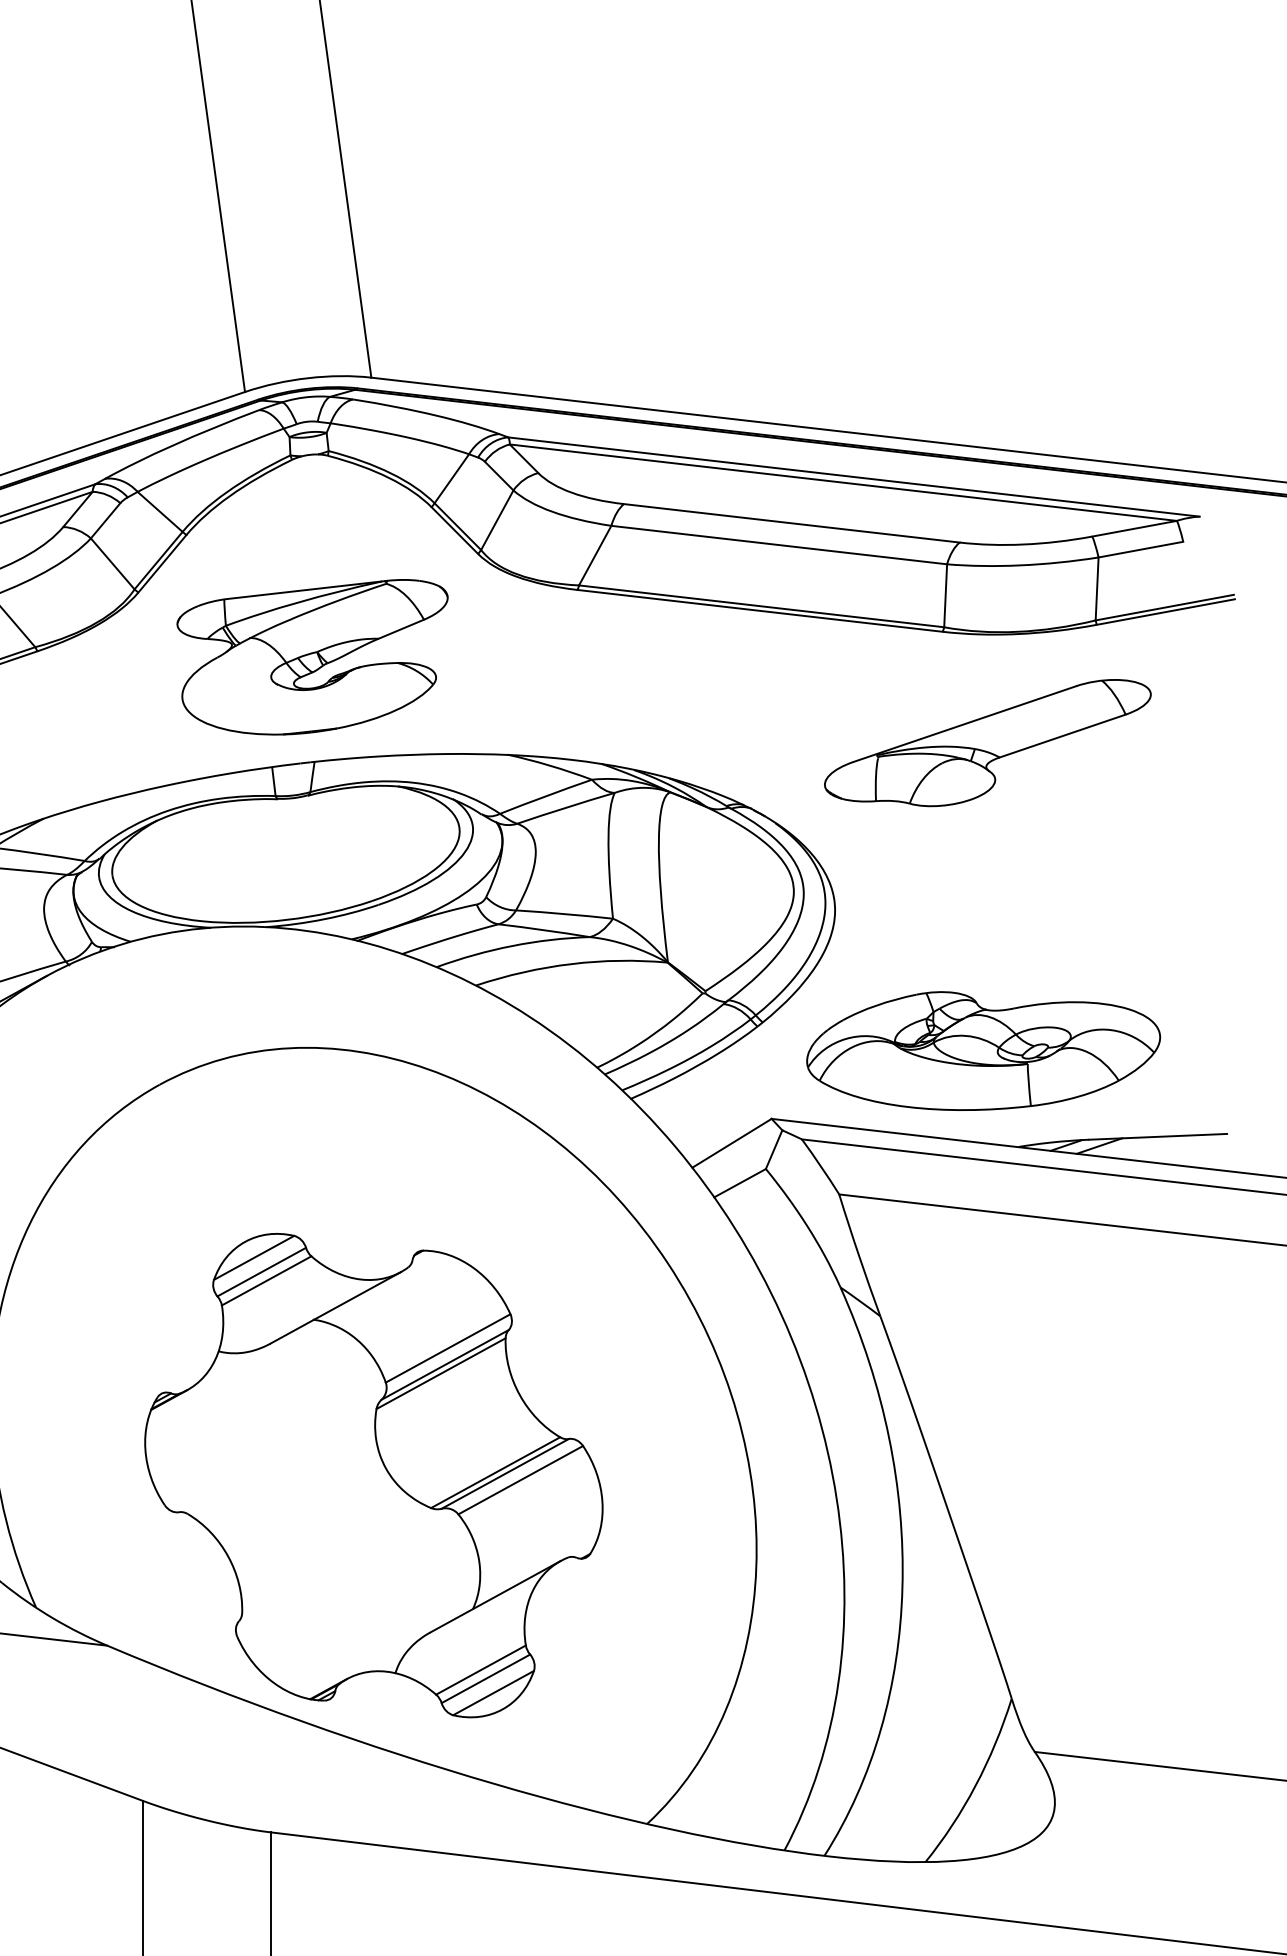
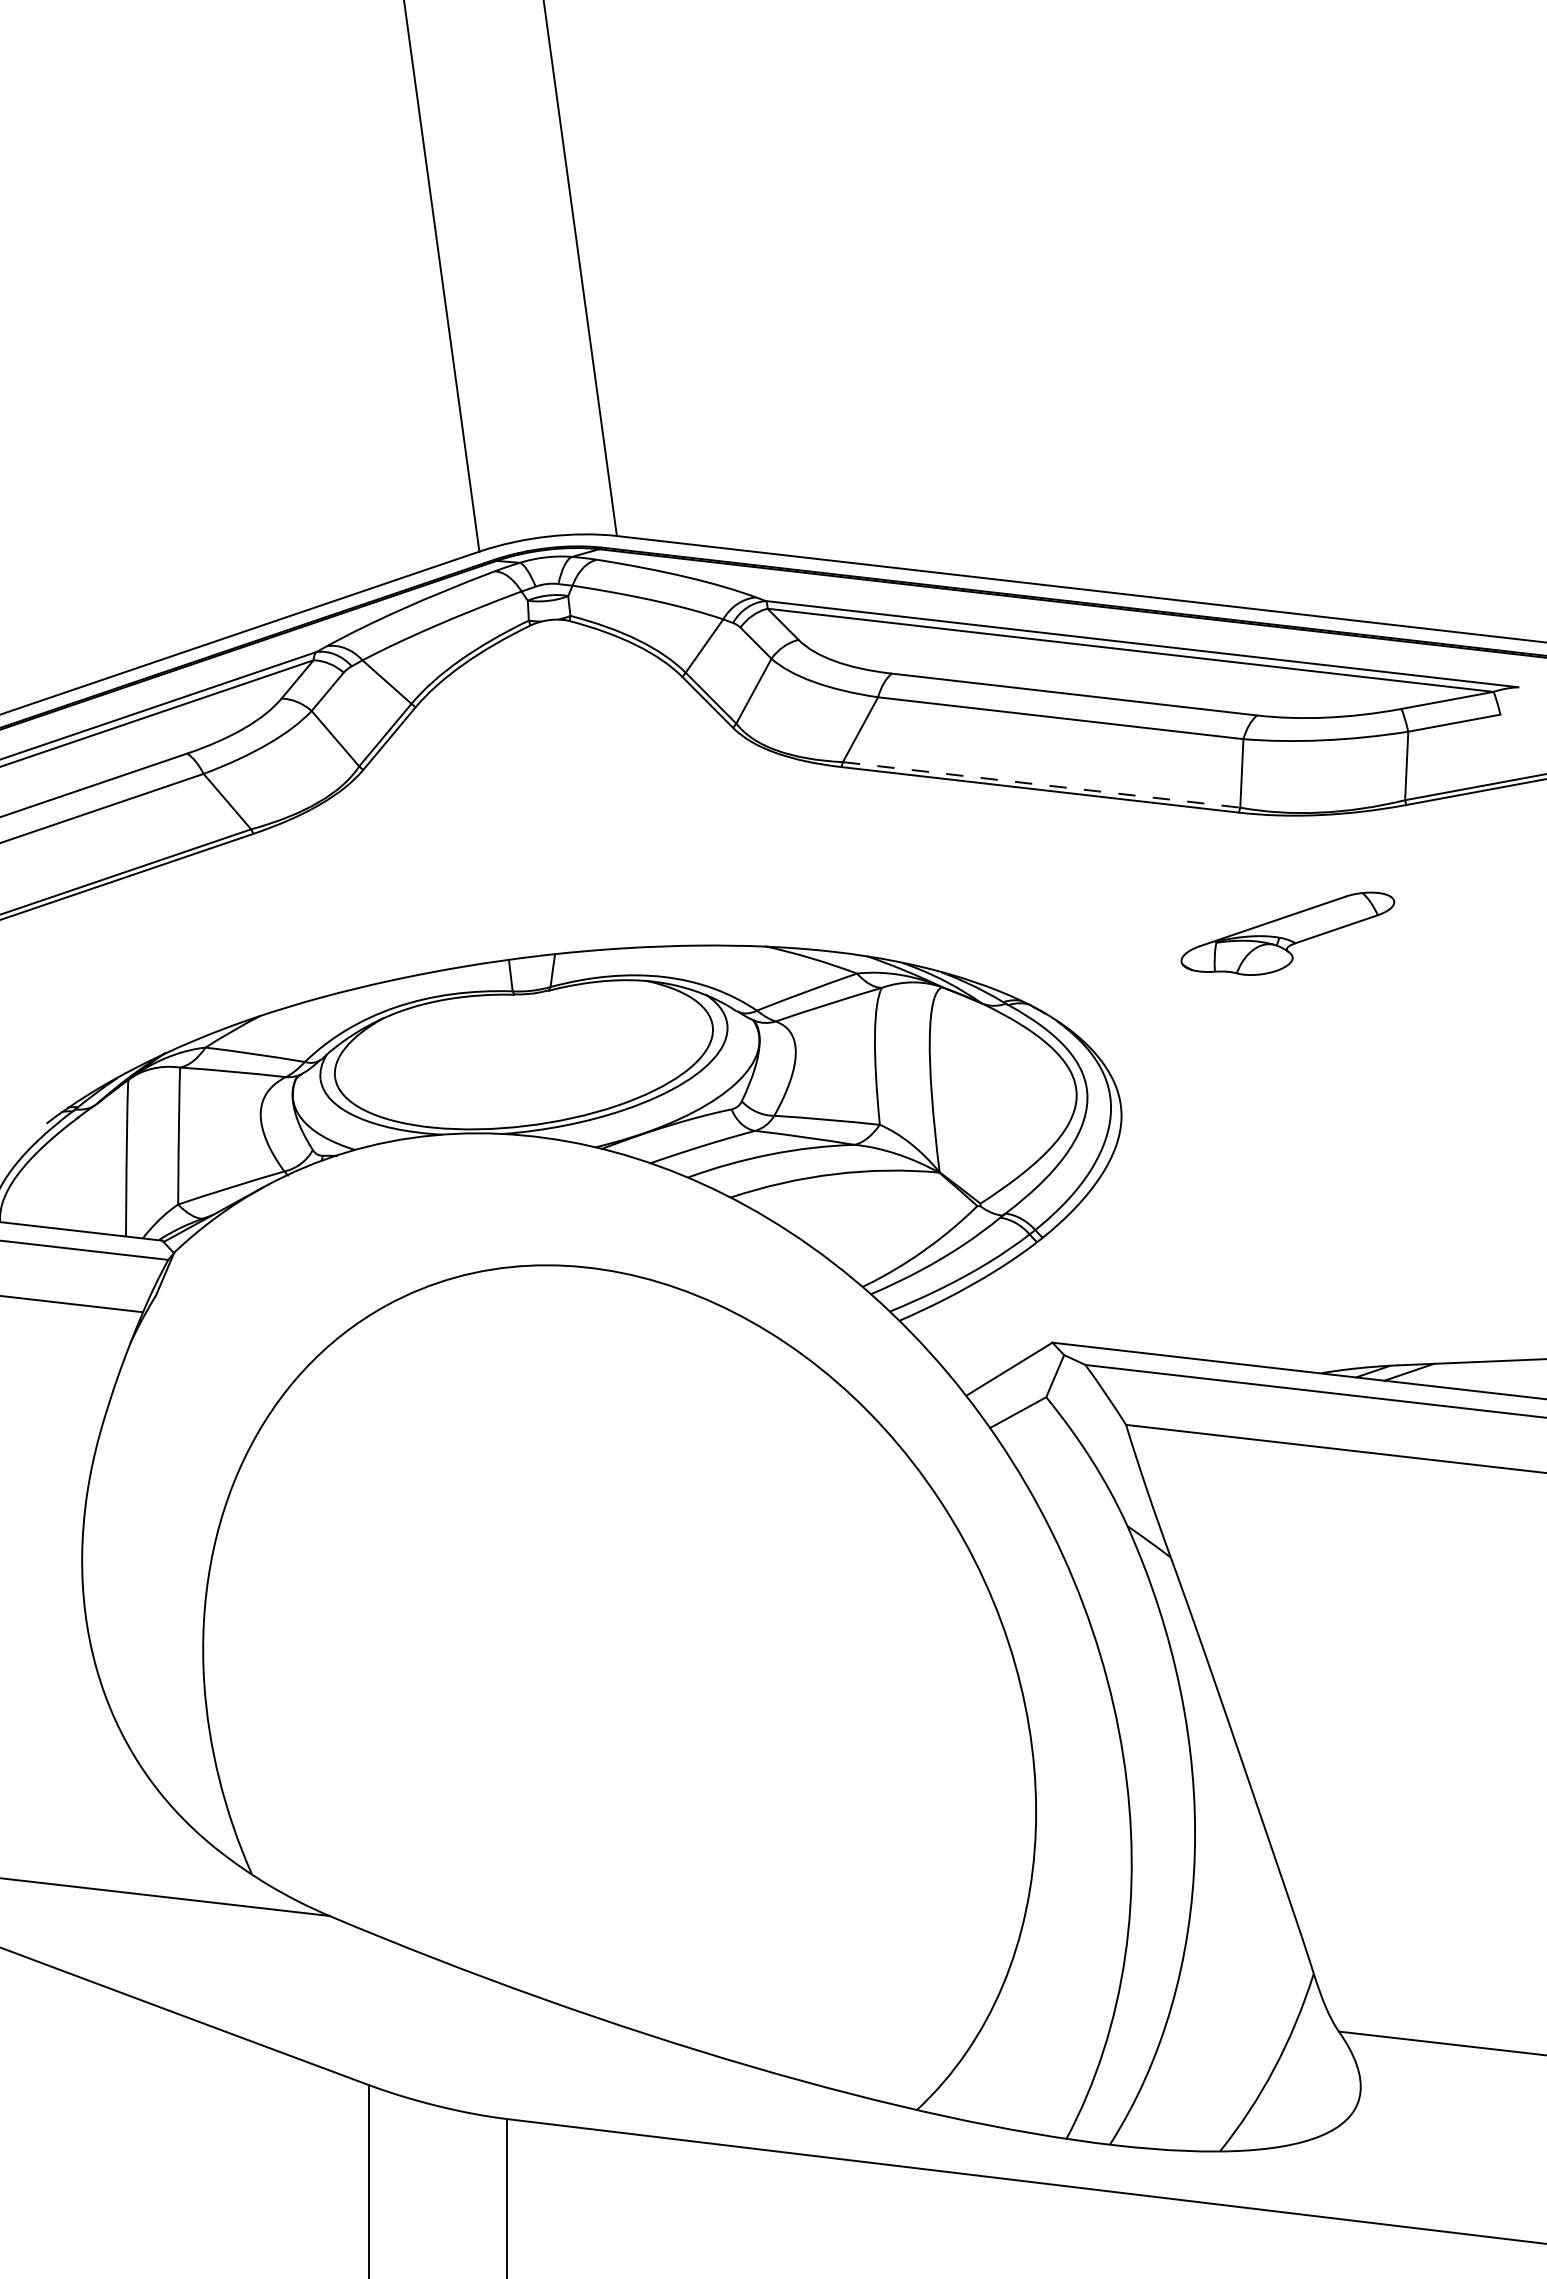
line: (761, 605) -> (1041, 784), solid -> dashed
part: (312, 657) -> (552, 840), removed
part: (987, 742) -> (1287, 933), size x0.6
part: (983, 1050) -> (1283, 1268), removed
part: (373, 1475) -> (619, 1730), removed

